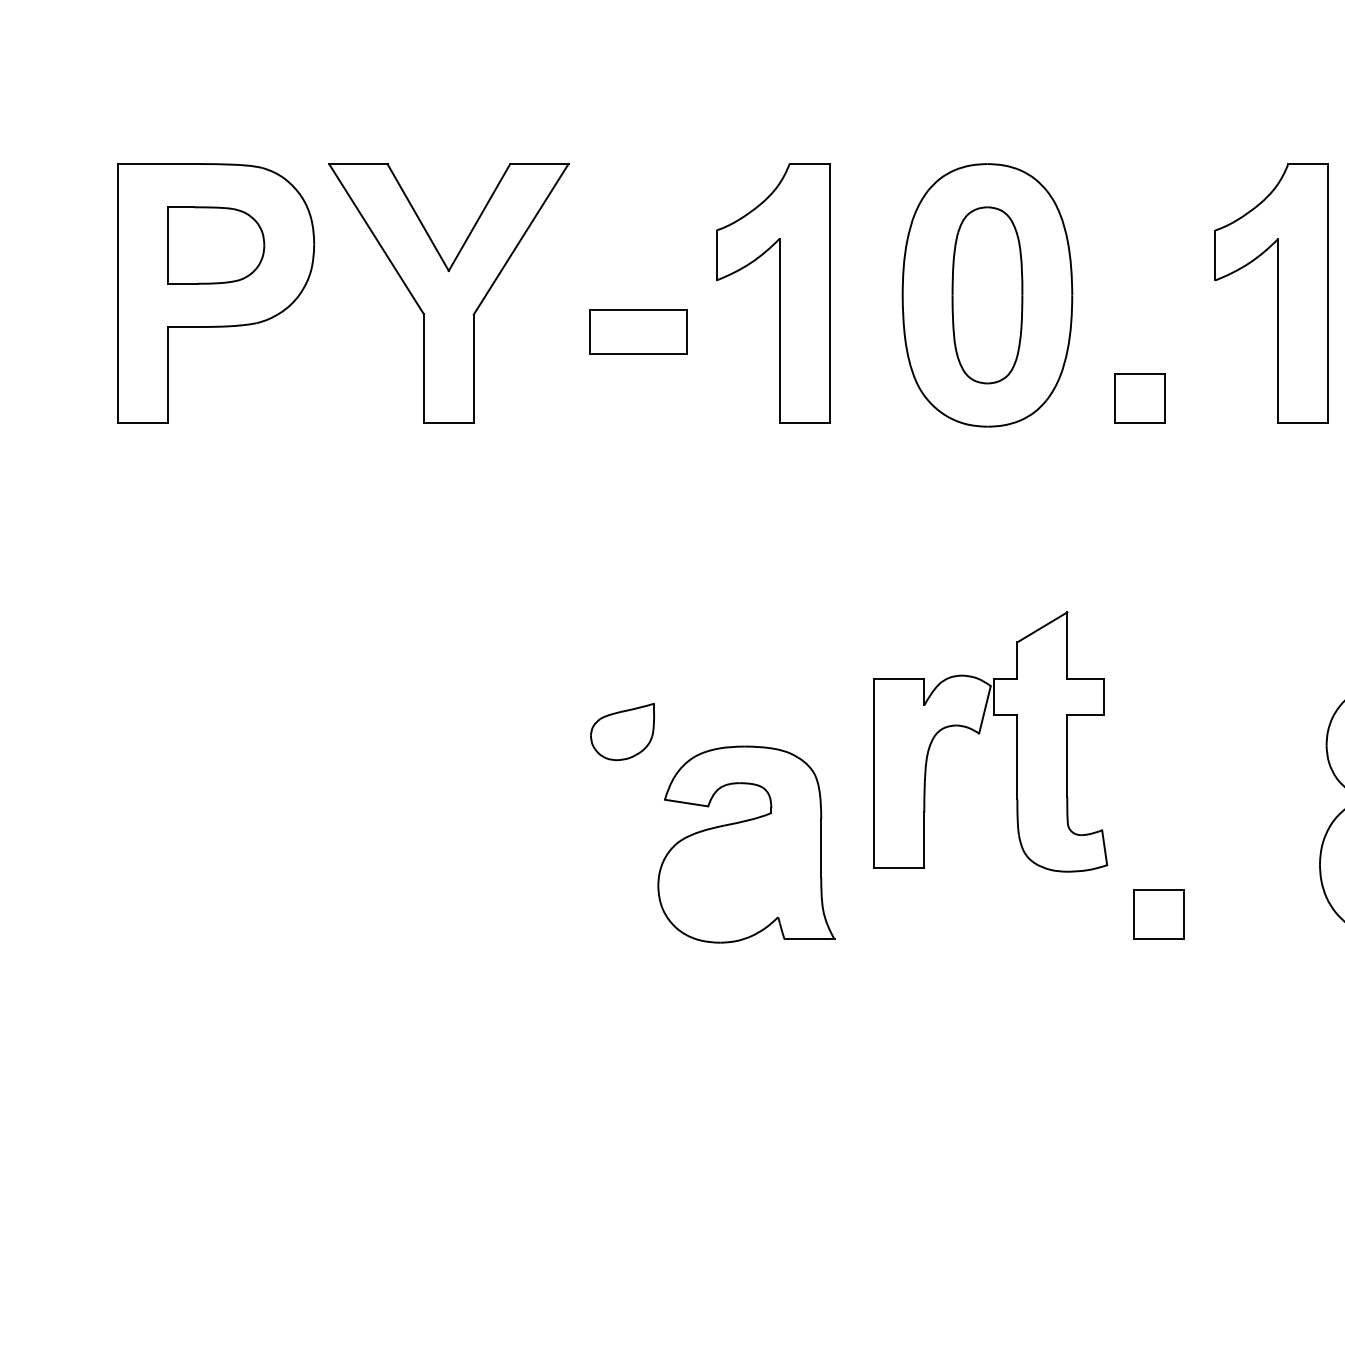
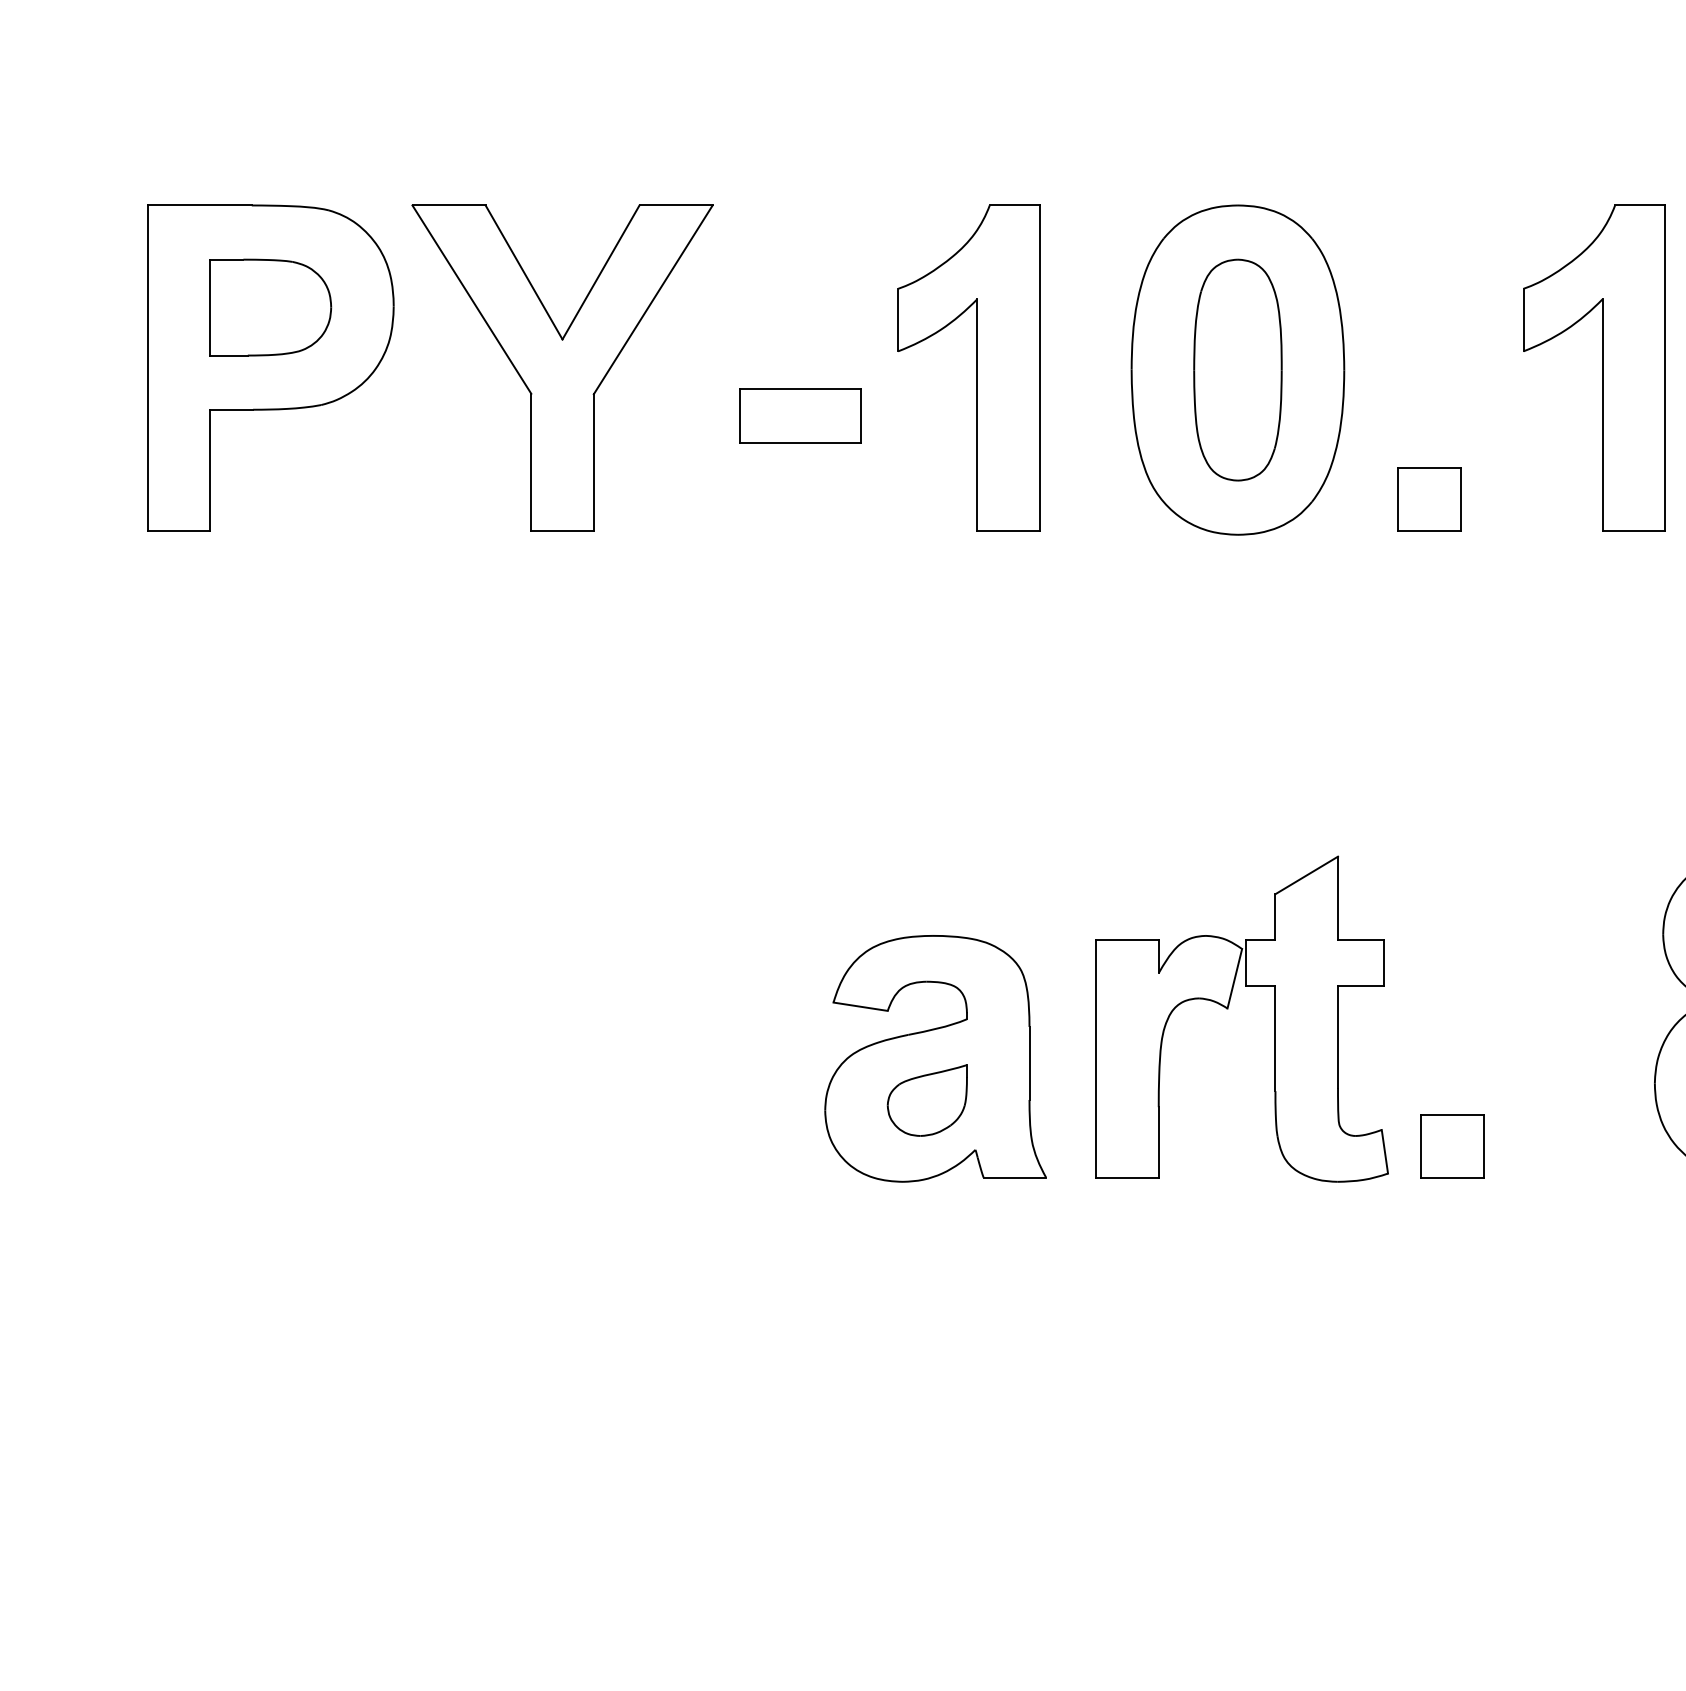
part: (621, 731) -> (926, 1100), moved
part: (979, 734) -> (1228, 1009), moved

